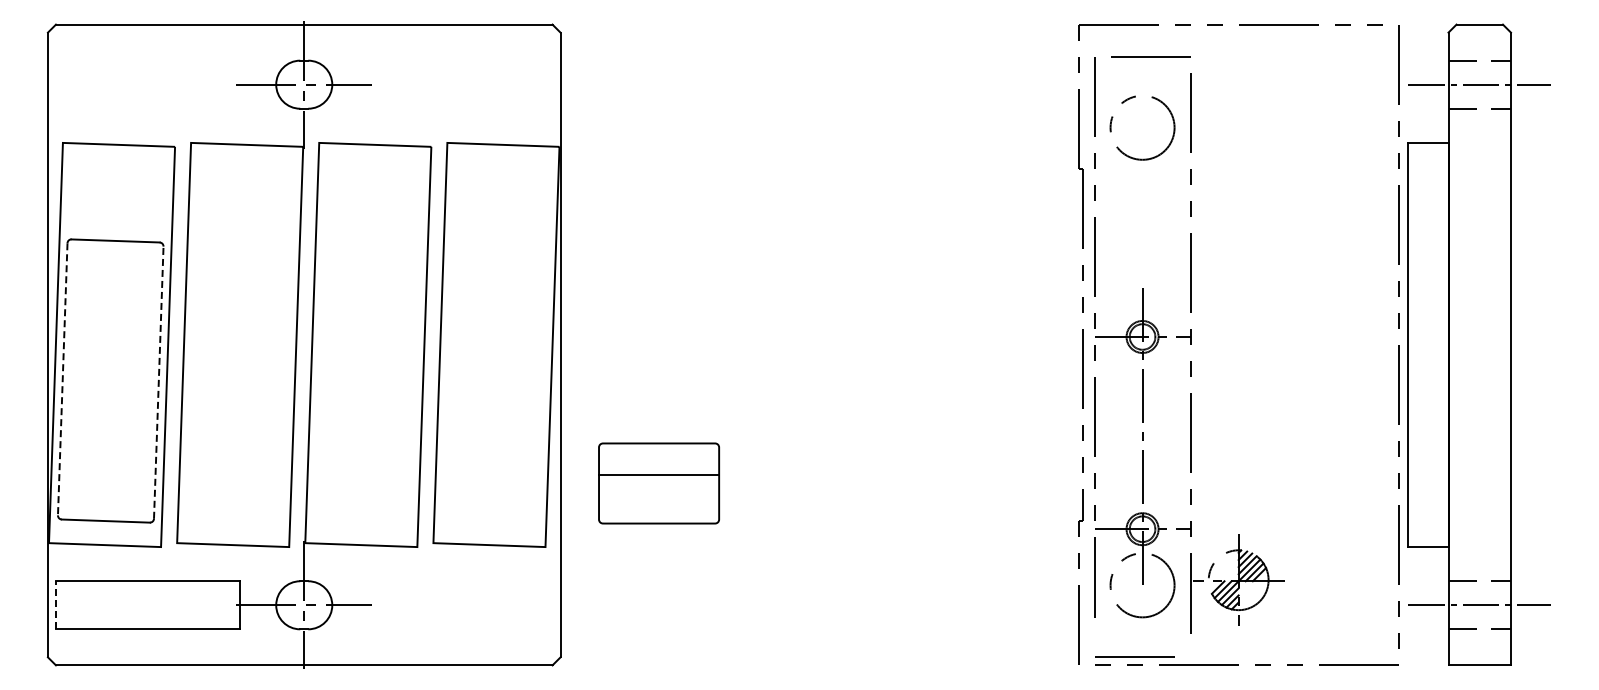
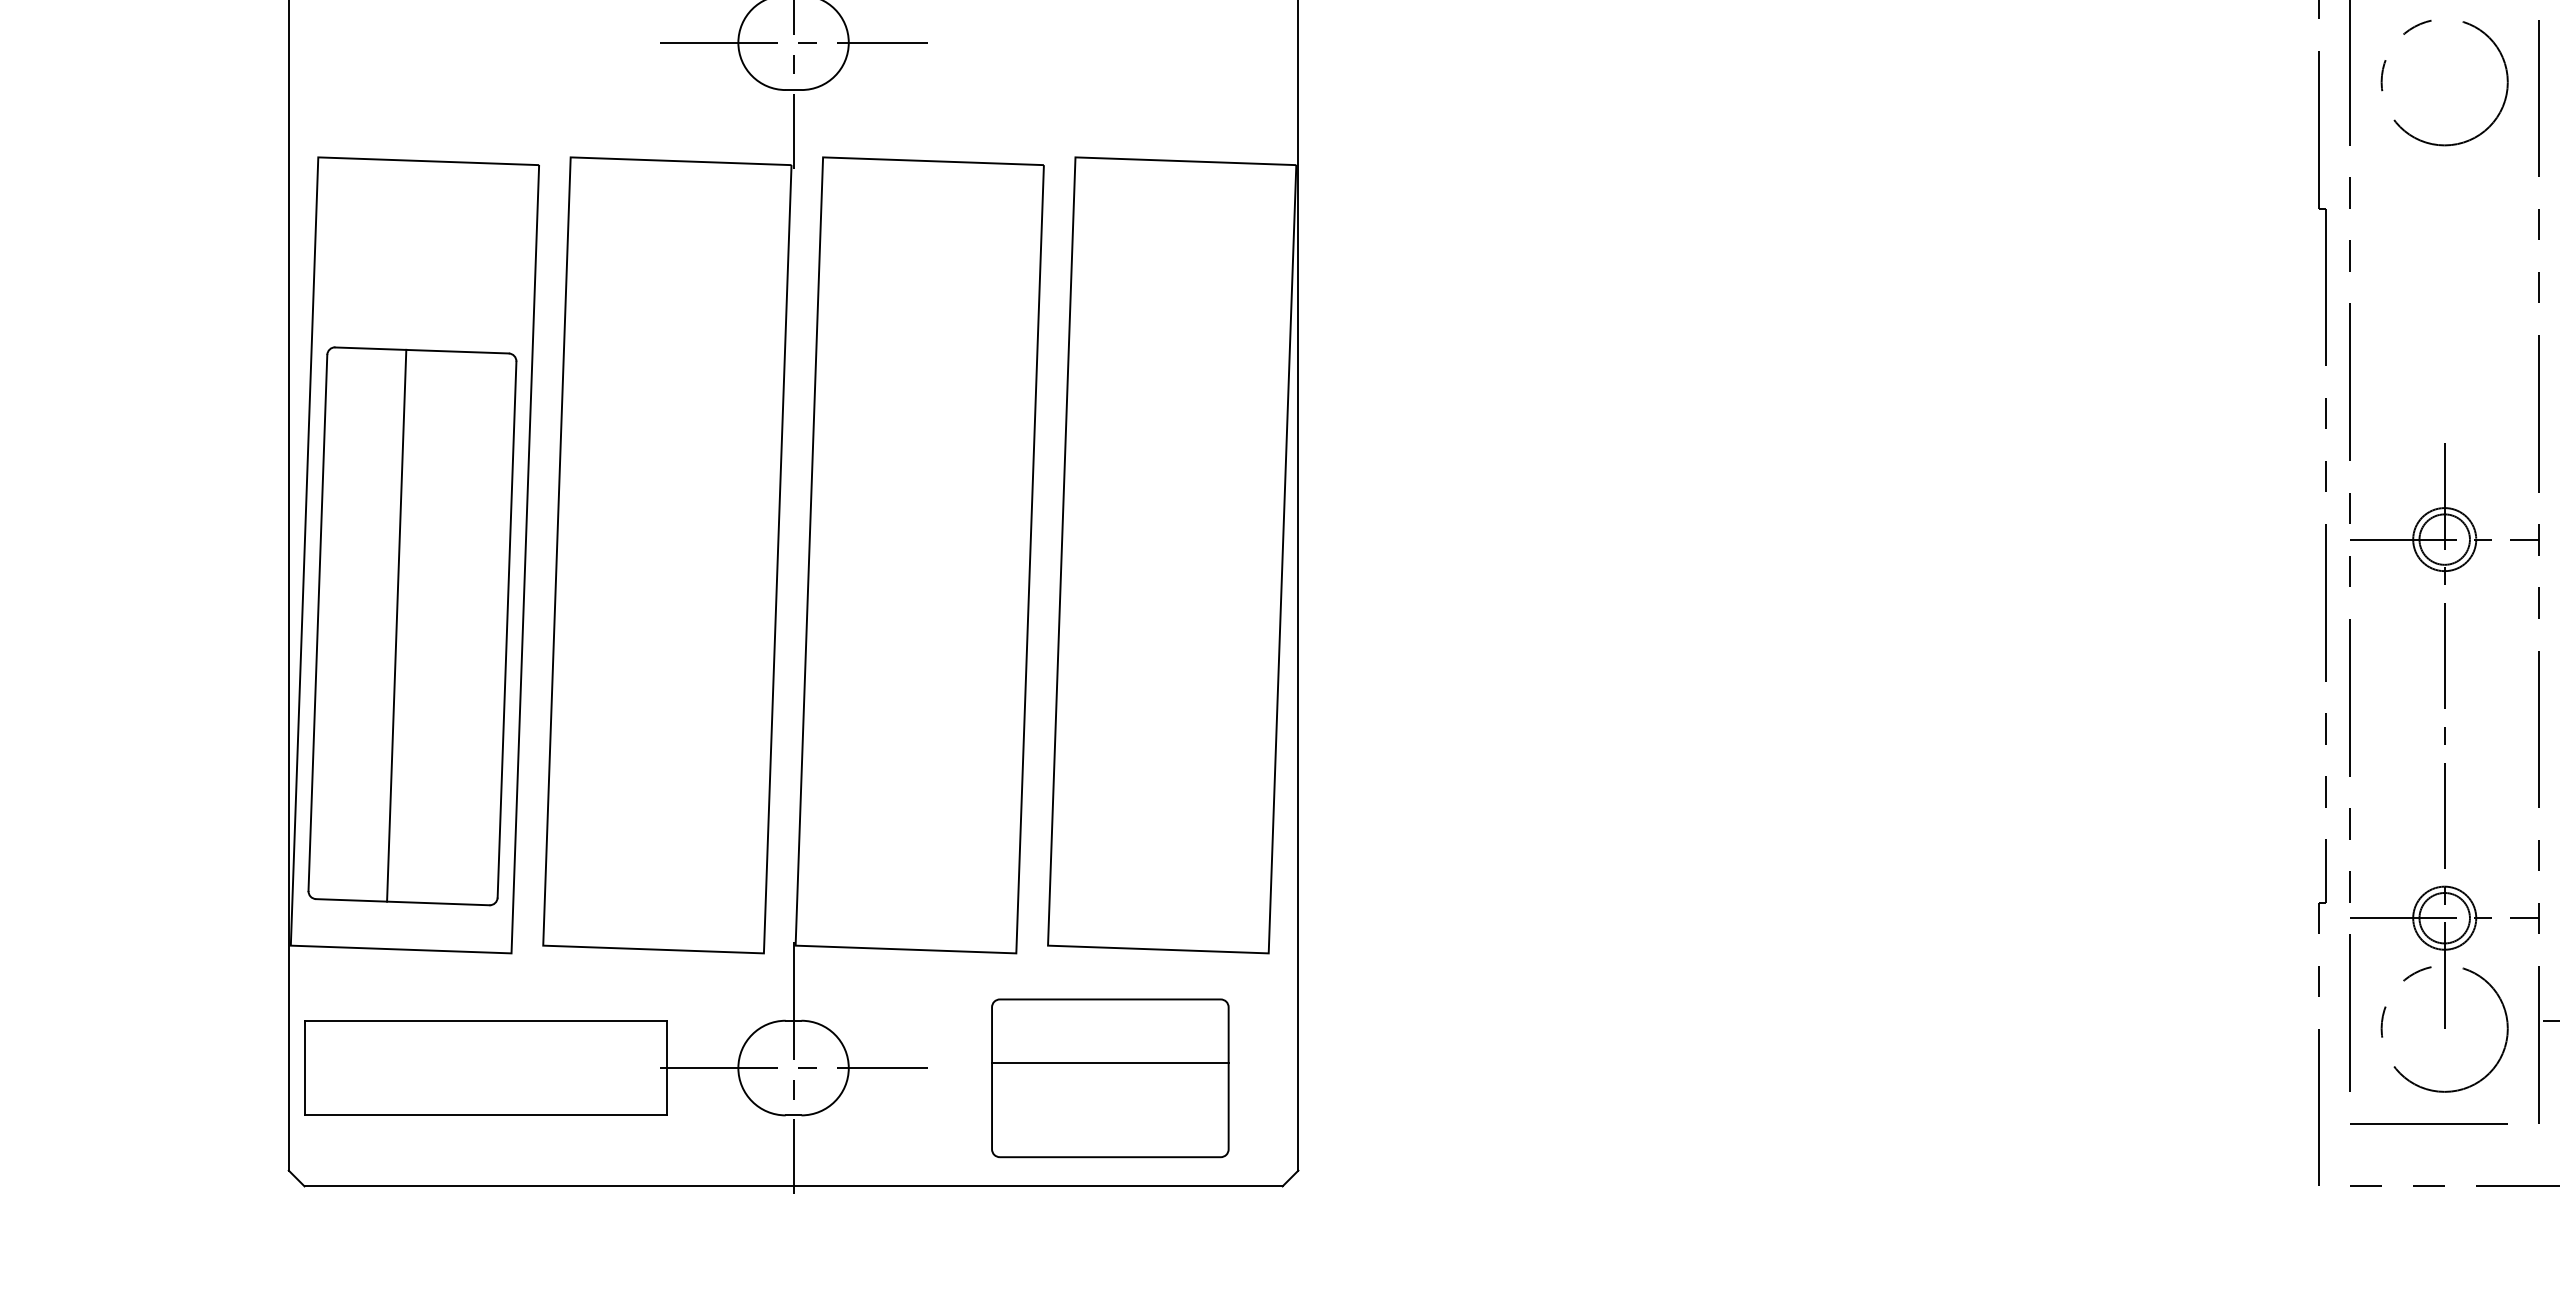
circle: (1142, 127) -> (2444, 81), moved
line: (62, 379) -> (317, 623), dashed -> solid
line: (102, 380) -> (396, 625), added
line: (158, 382) -> (506, 629), dashed -> solid
part: (658, 483) -> (1109, 1078), moved
line: (55, 604) -> (303, 1066), dashed -> solid
line: (1134, 656) -> (2428, 1123), moved

